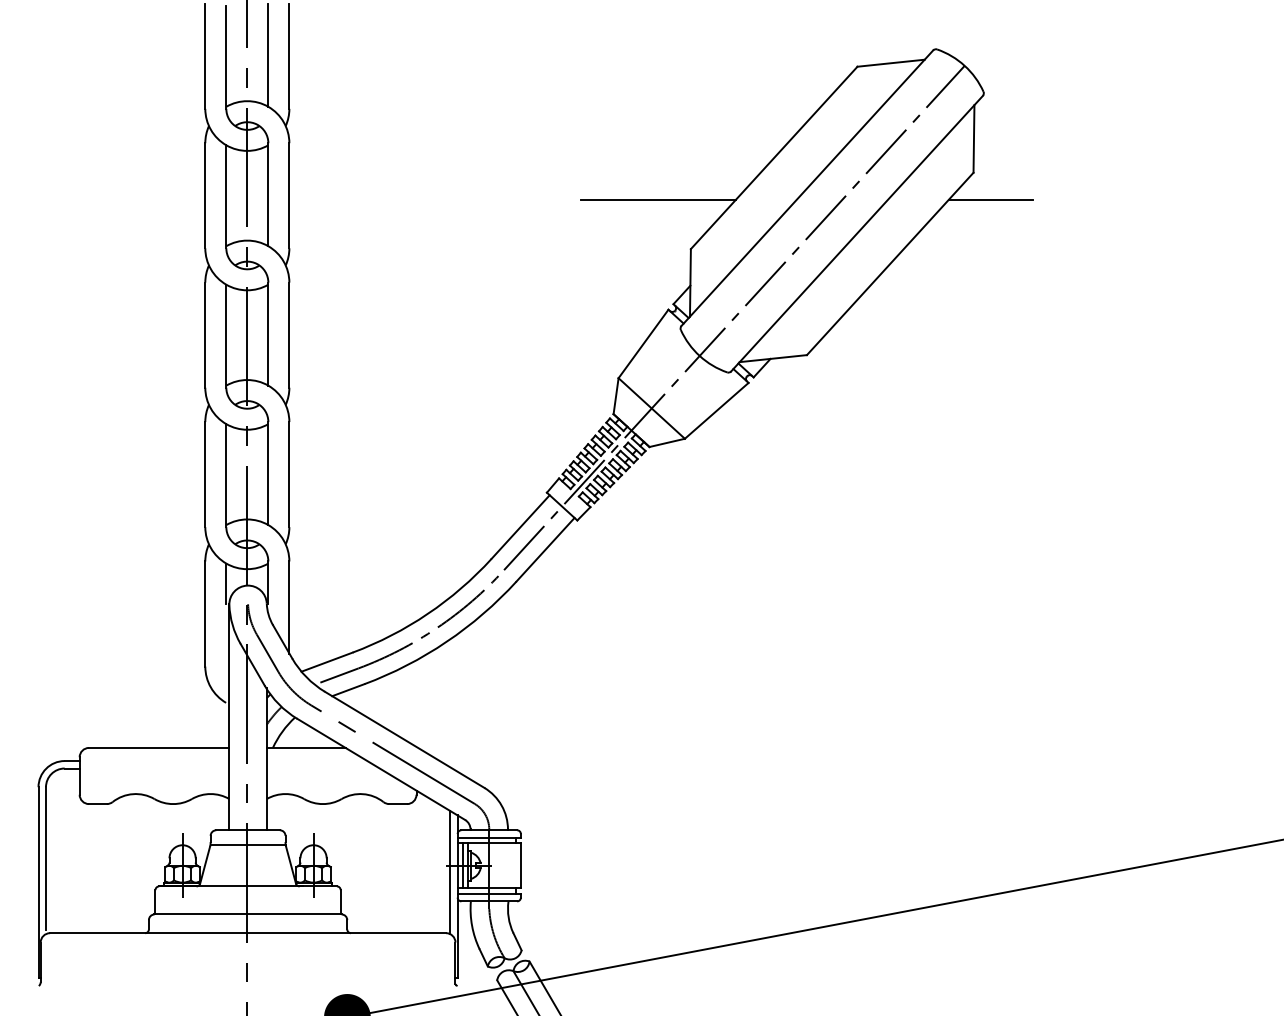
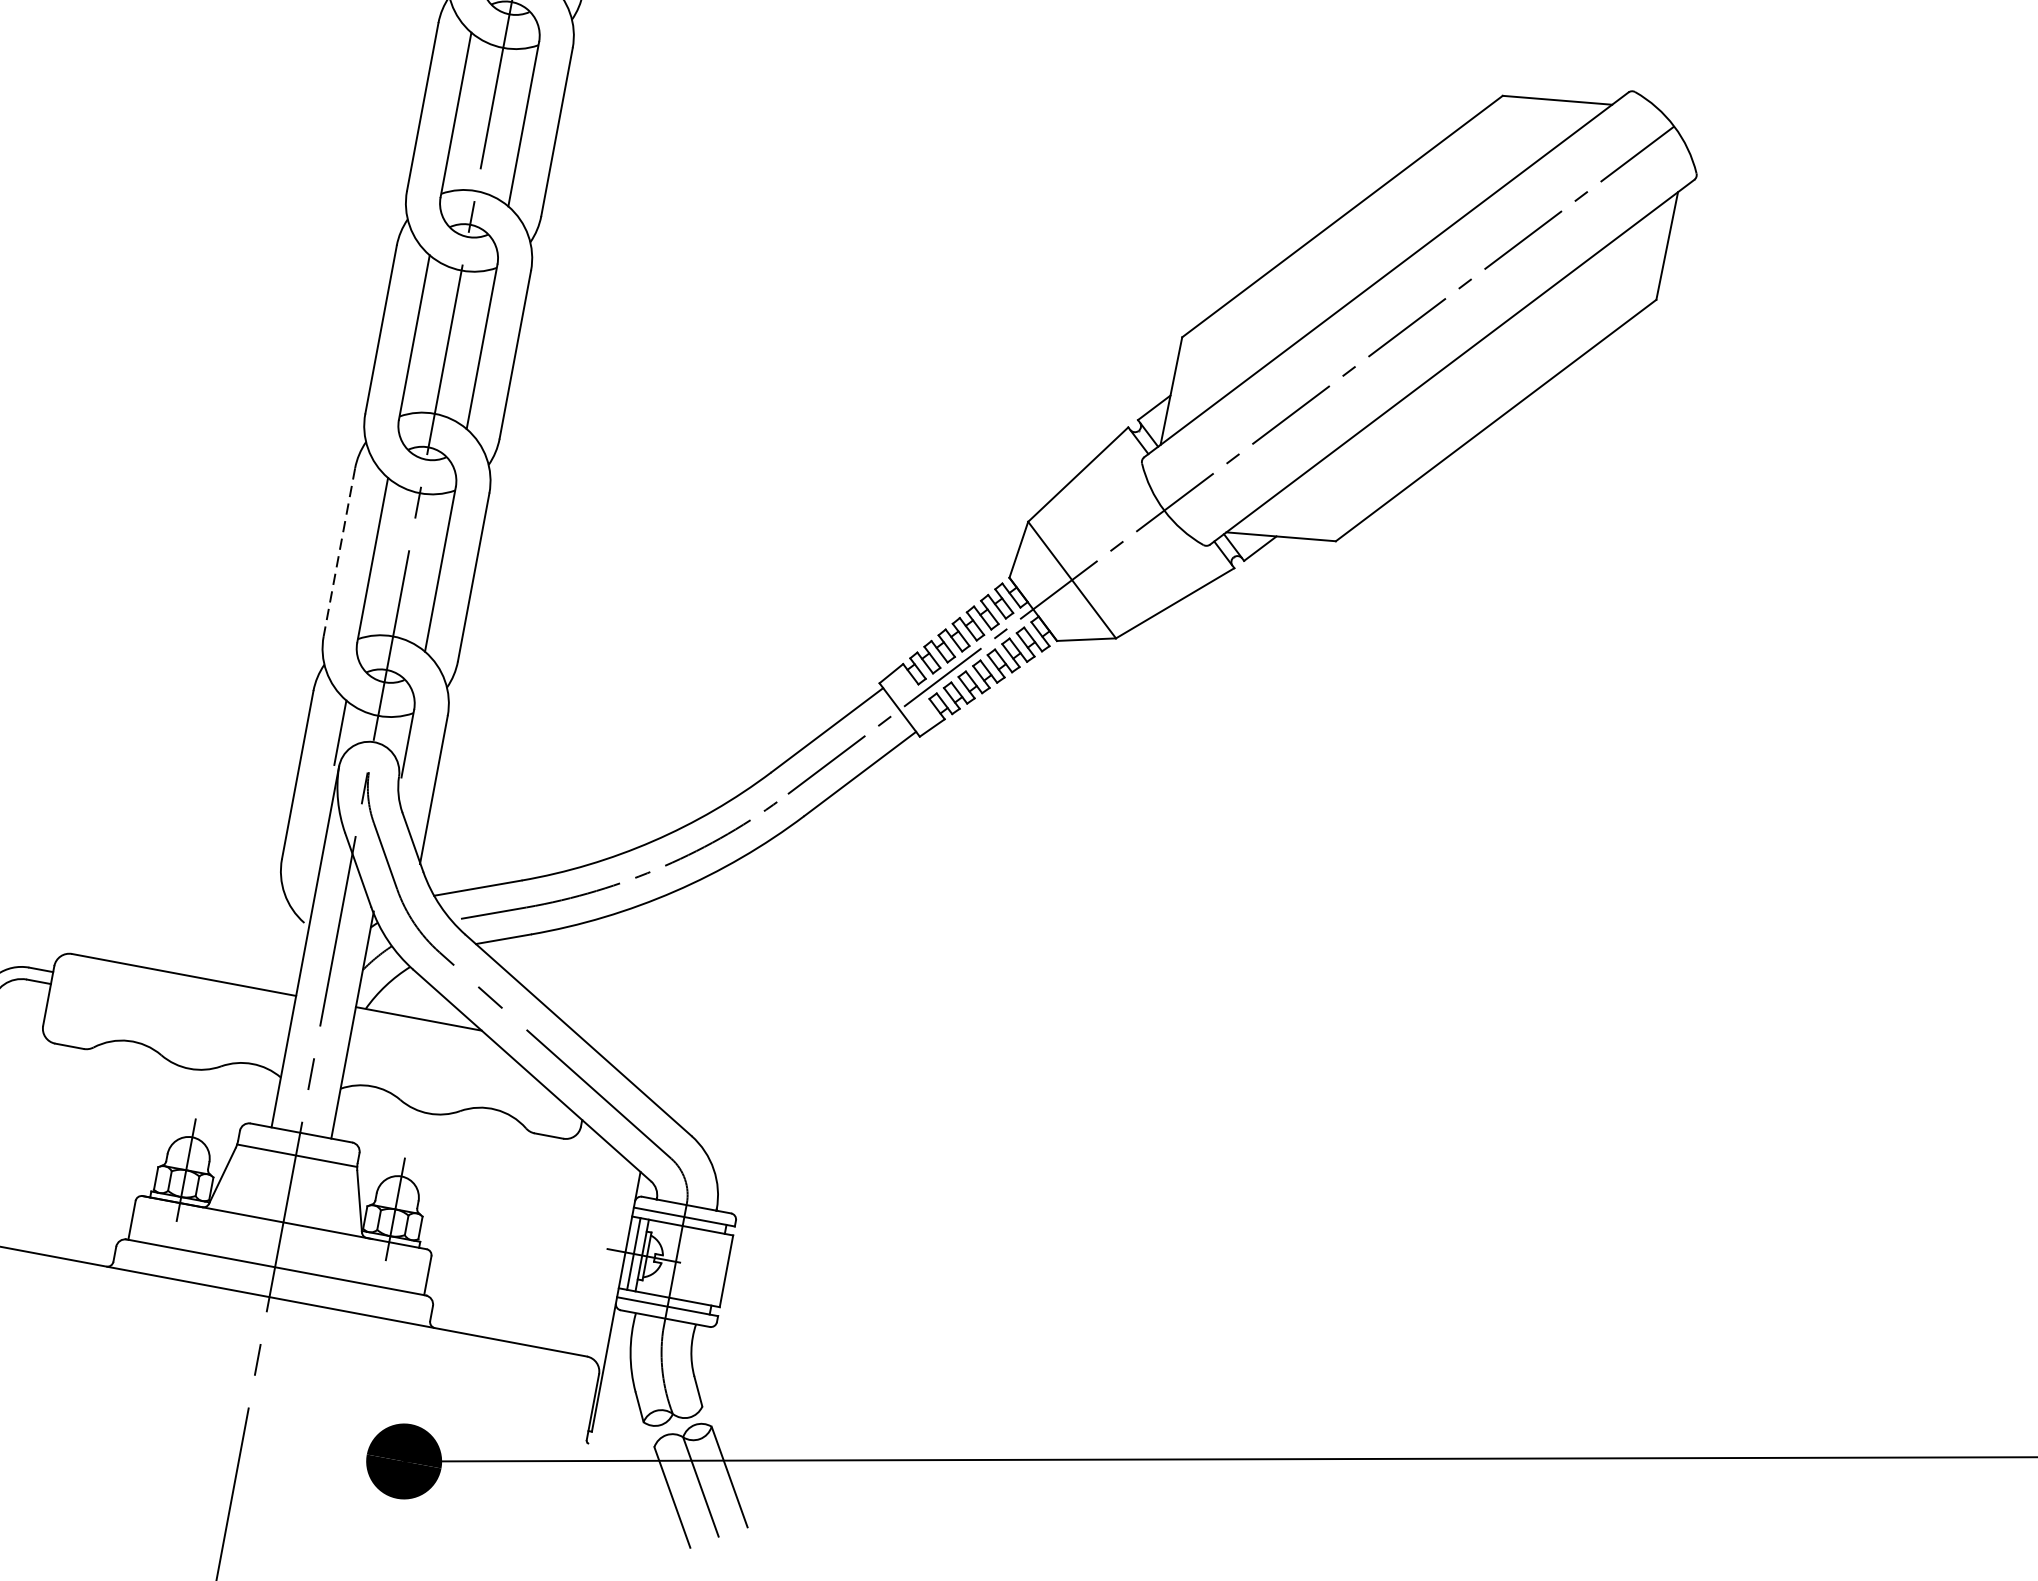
line: (658, 199) -> (1145, 248), removed
line: (990, 199) -> (1675, 347), removed
line: (205, 474) -> (339, 552), solid -> dashed
line: (450, 872) -> (612, 1260), removed

